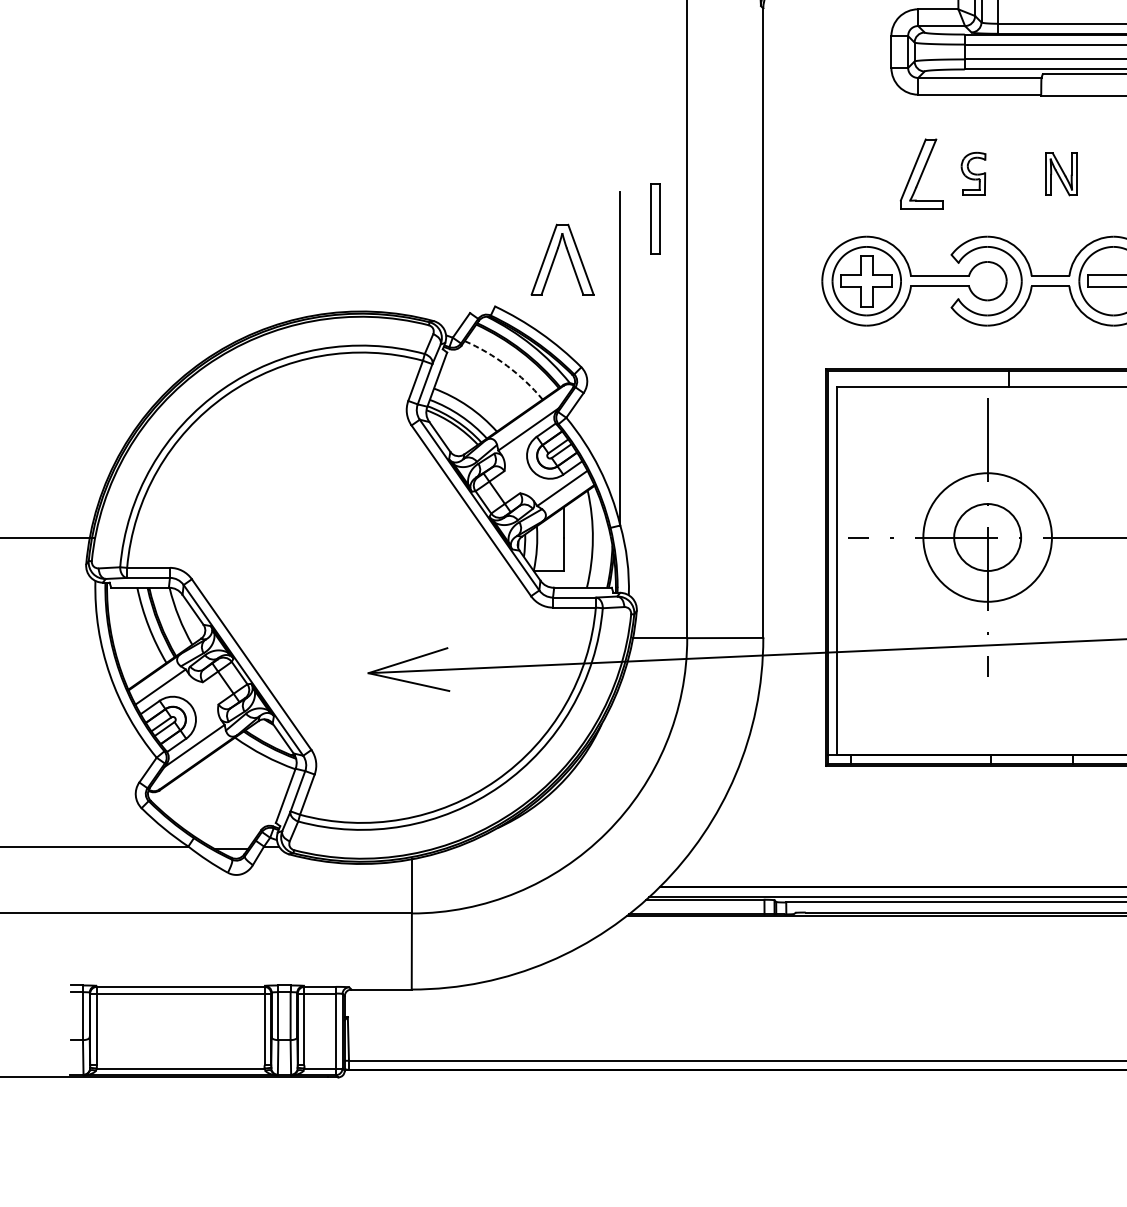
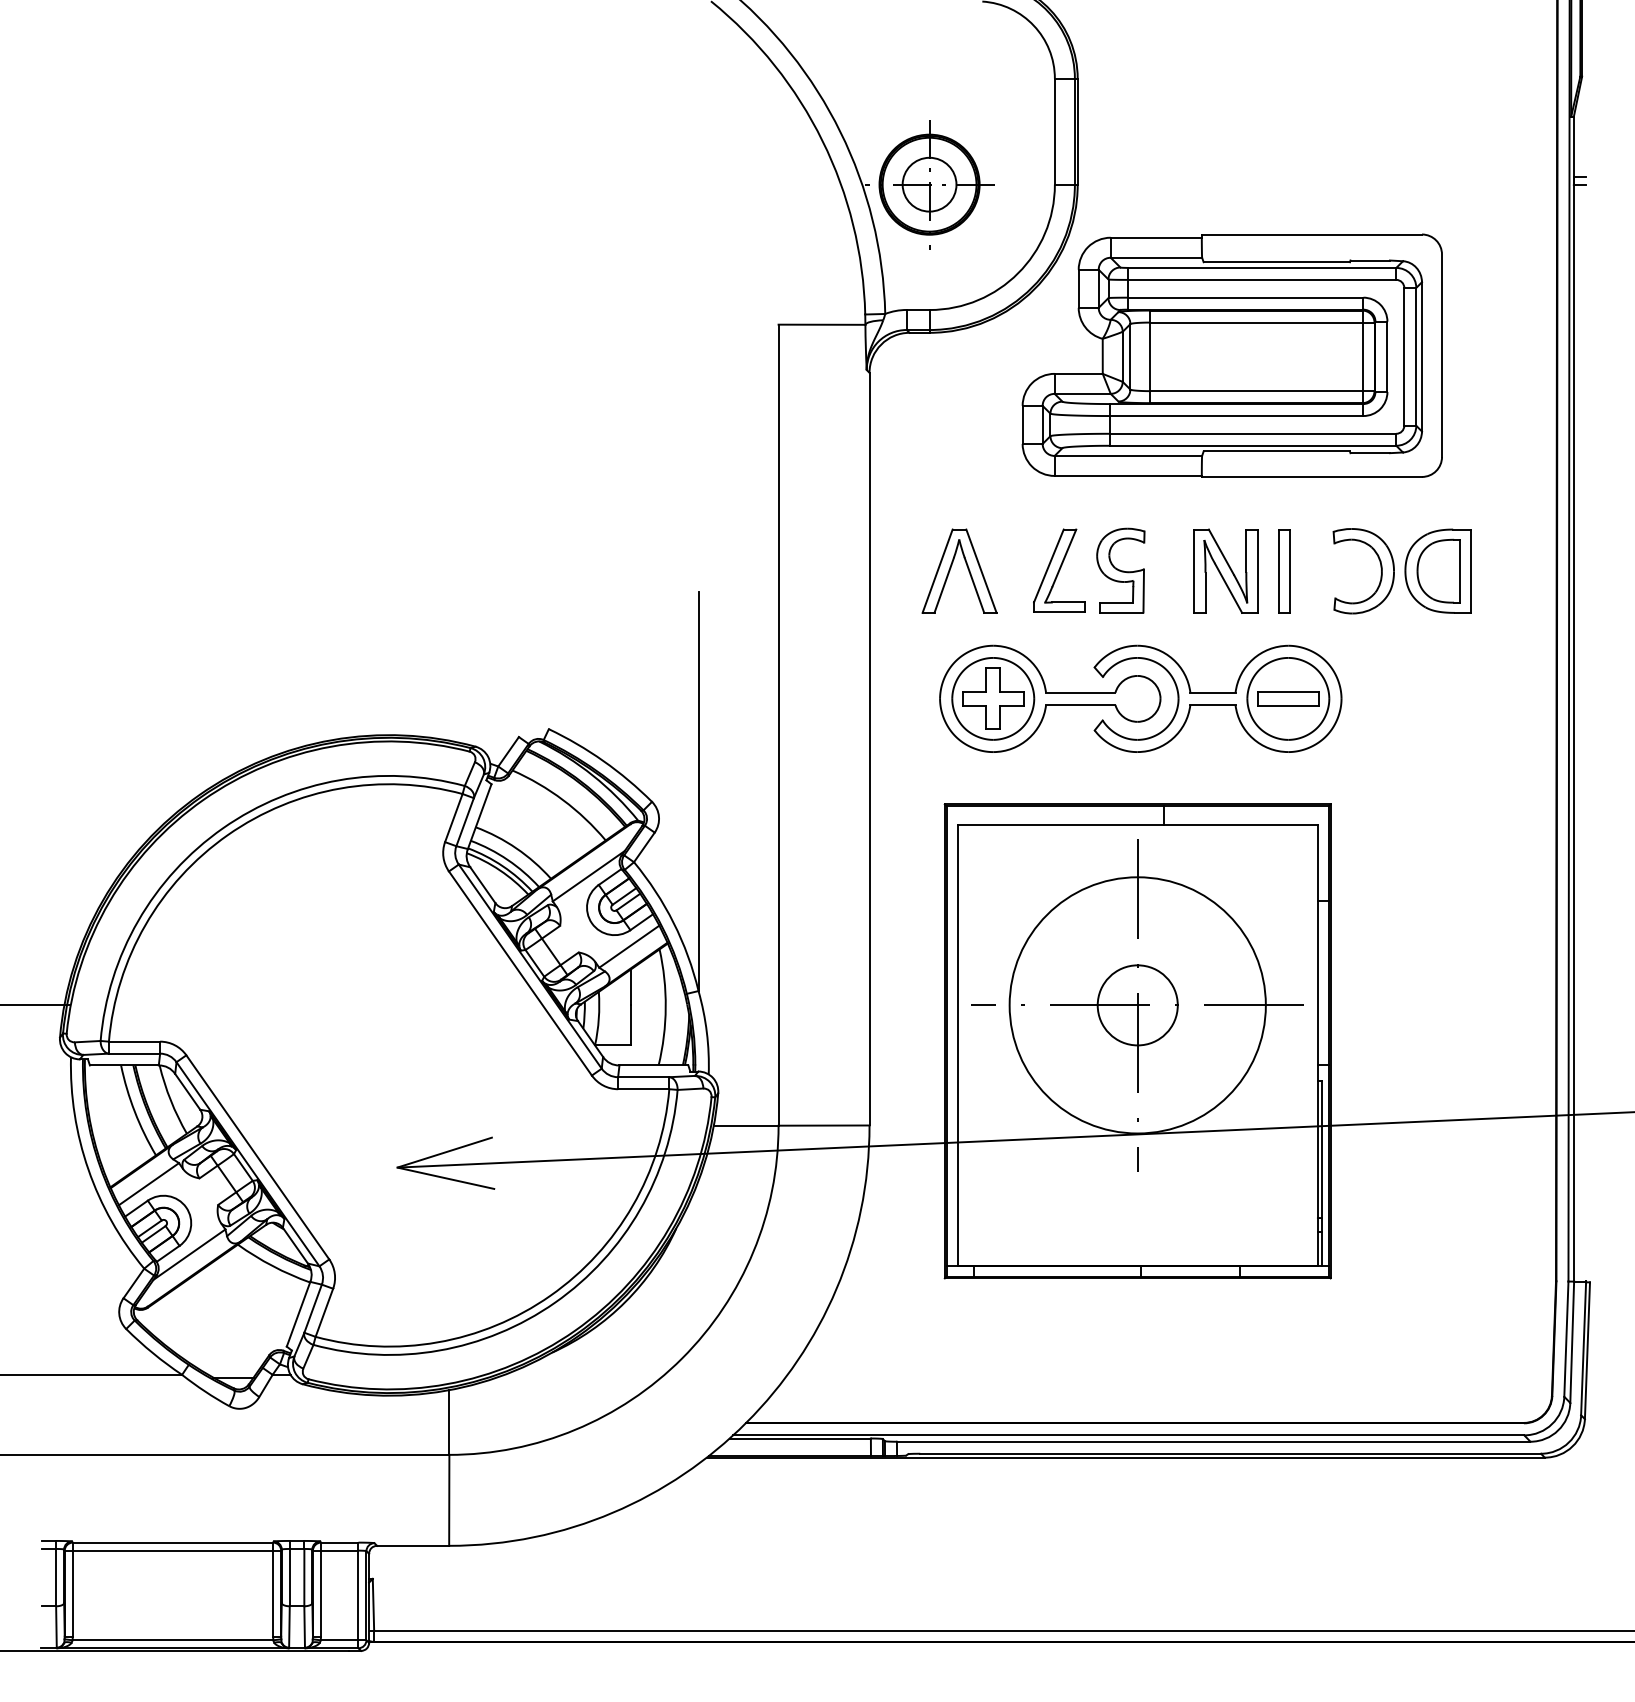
part: (973, 173) -> (1120, 570), size x1.67
part: (1061, 173) -> (1225, 570), size x1.67
part: (655, 218) -> (1284, 571), moved
part: (568, 255) -> (966, 566), moved
arc: (507, 366) -> (563, 800), dashed -> solid
circle: (987, 537) -> (1137, 1005), size x1.67

